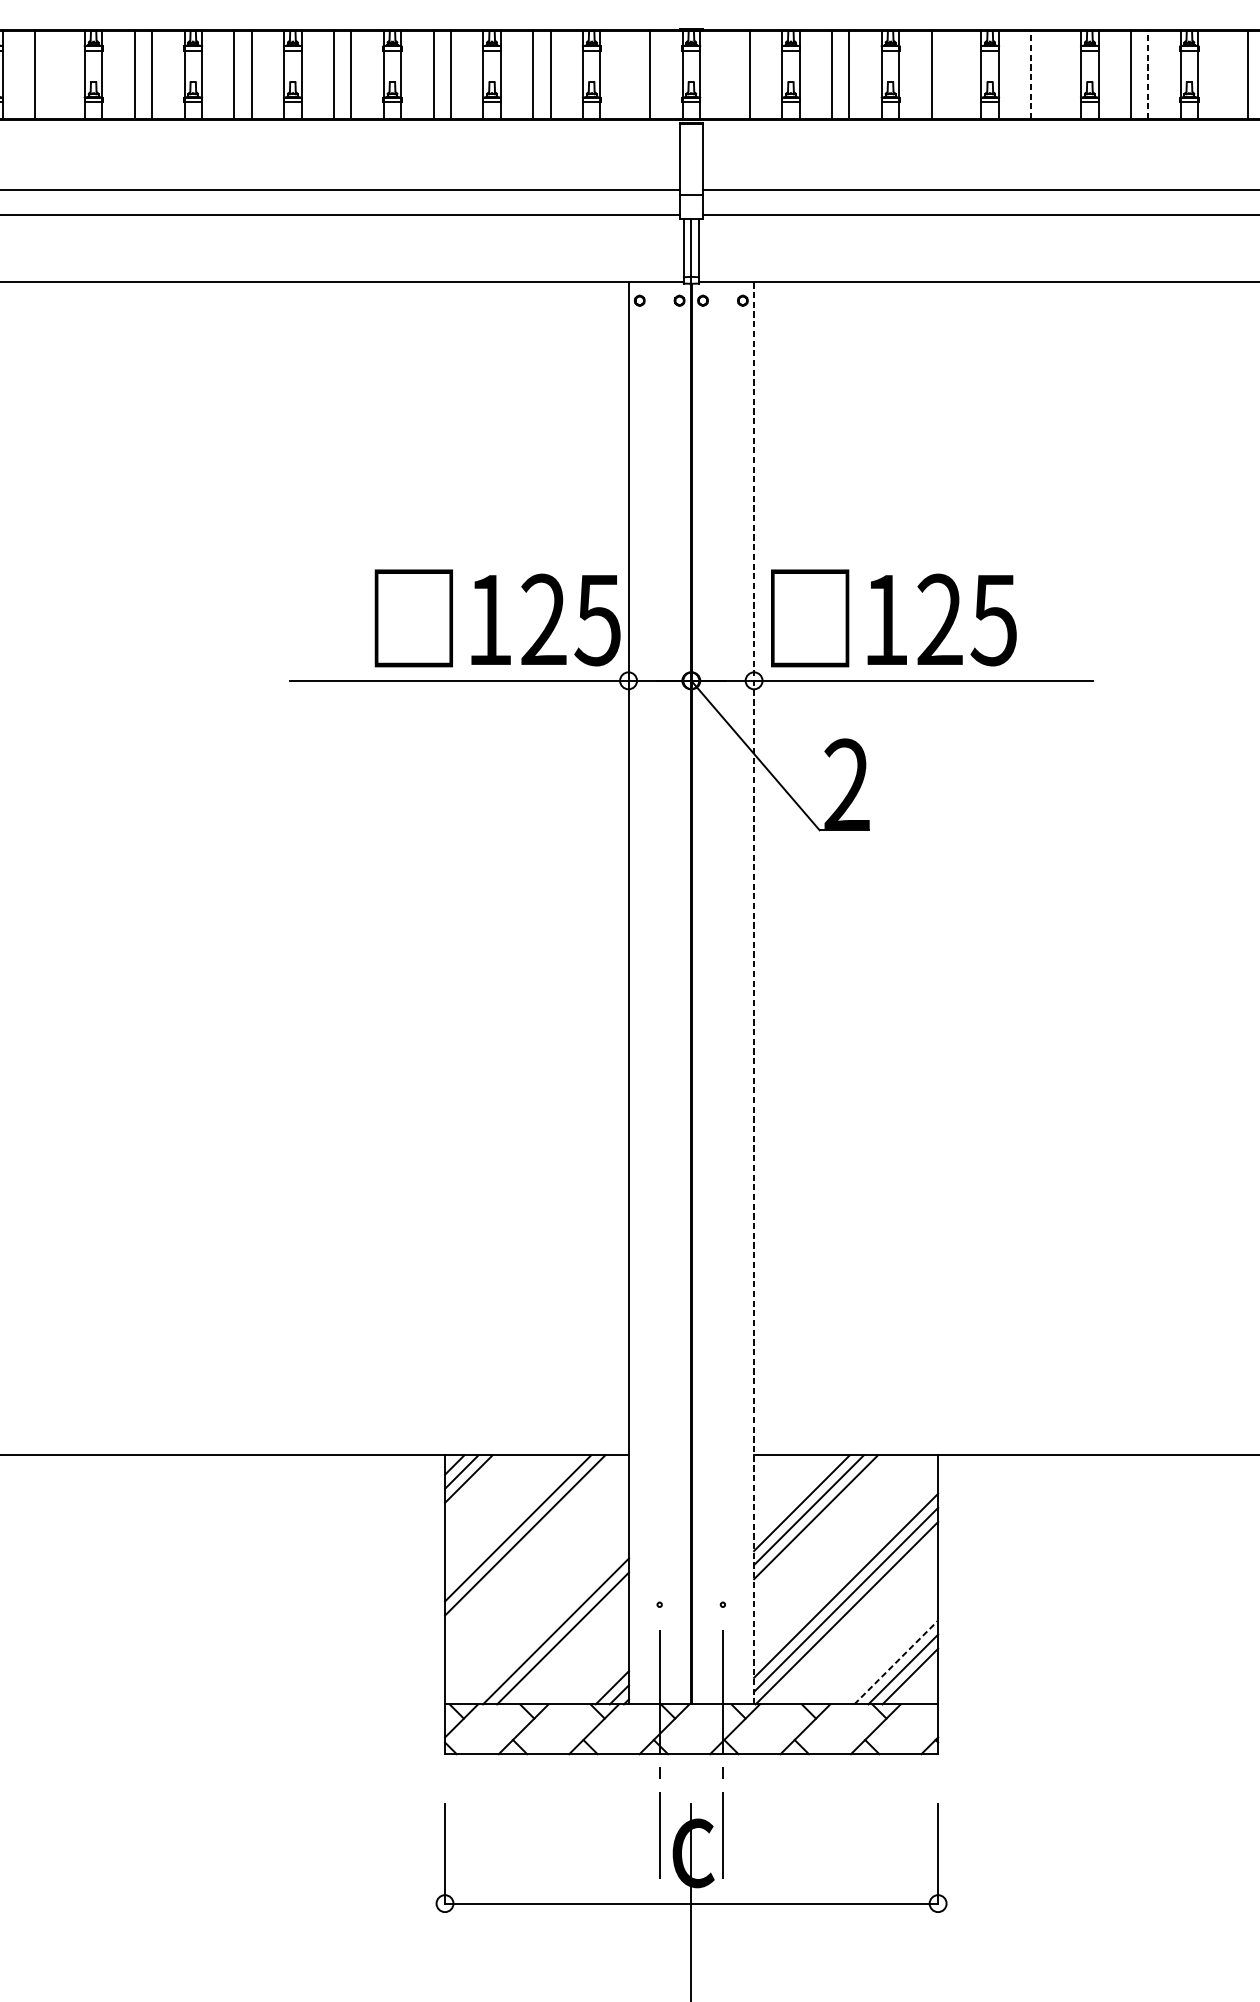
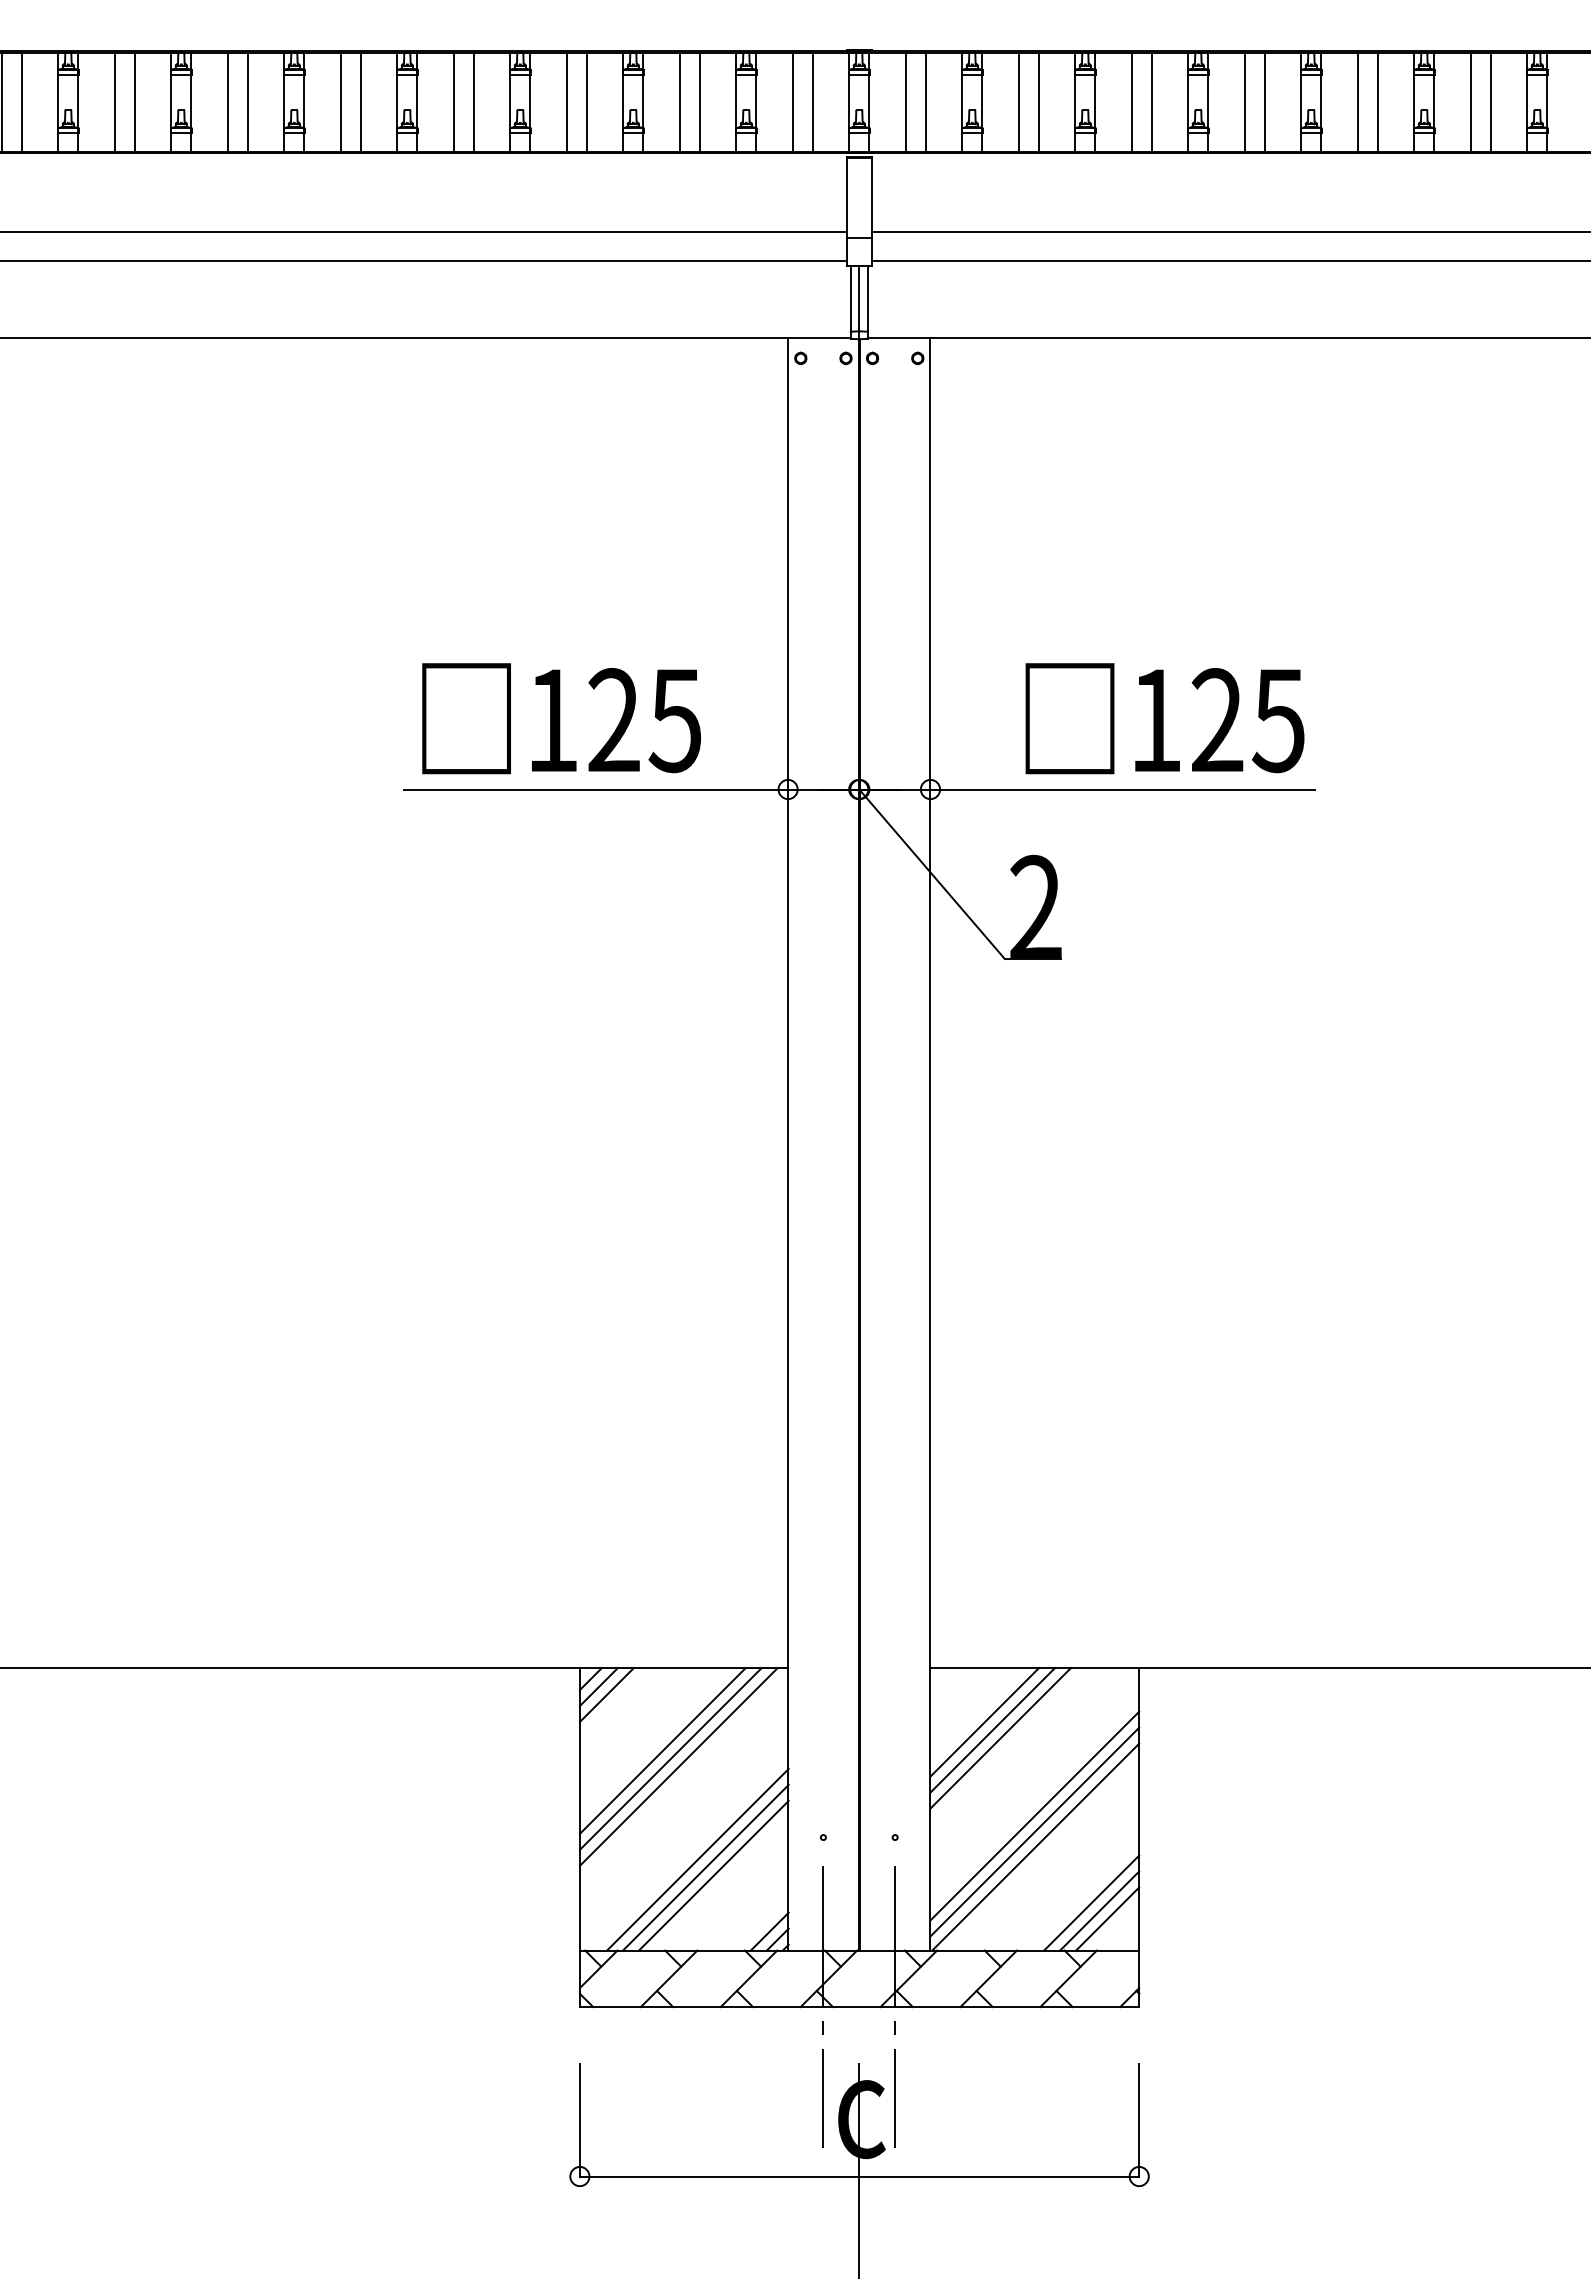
line: (52, 75) -> (134, 102), added
line: (632, 75) -> (792, 102), added
line: (732, 75) -> (905, 102), added
line: (948, 75) -> (1151, 102), added
line: (1030, 75) -> (1244, 102), dashed -> solid
line: (1048, 75) -> (1264, 102), added
line: (1148, 75) -> (1377, 102), dashed -> solid
line: (1230, 75) -> (1470, 102), added
text: (497, 618) -> (561, 718), moved
text: (893, 618) -> (1164, 718), moved
line: (754, 993) -> (930, 1144), dashed -> solid
line: (531, 1542) -> (678, 1766), added
line: (548, 1624) -> (697, 1859), added
line: (896, 1662) -> (1092, 1902), dashed -> solid

